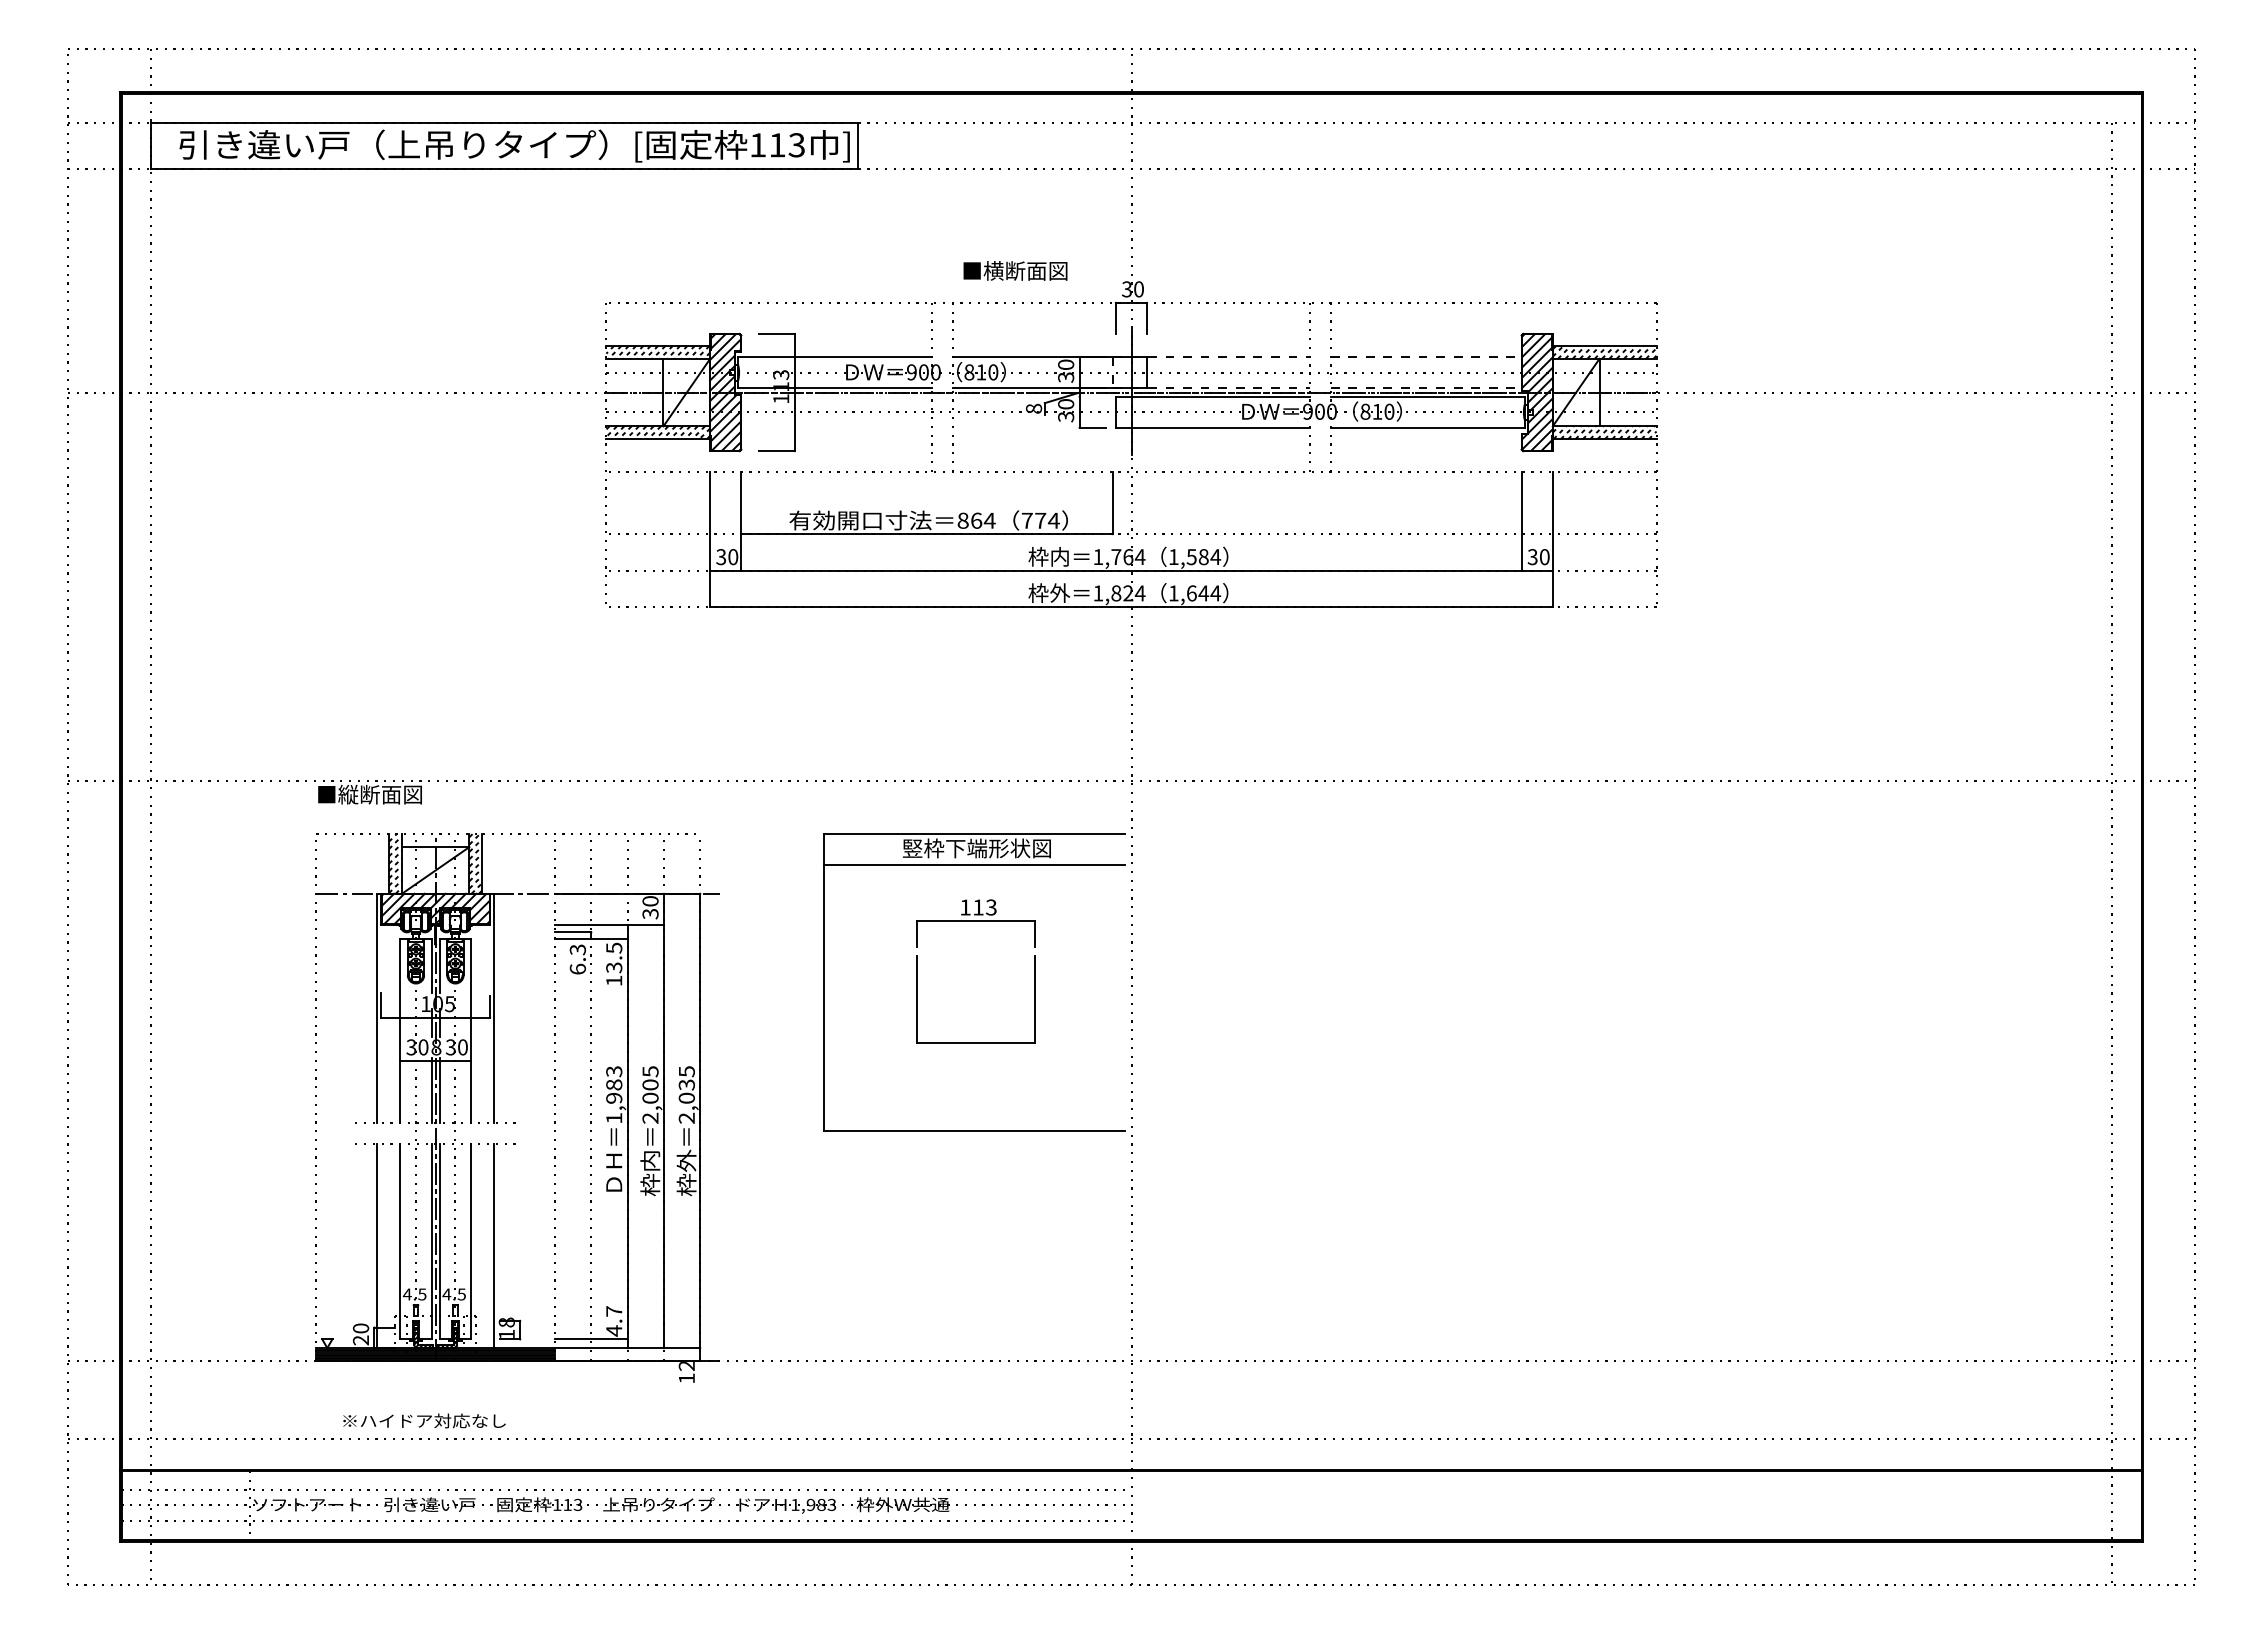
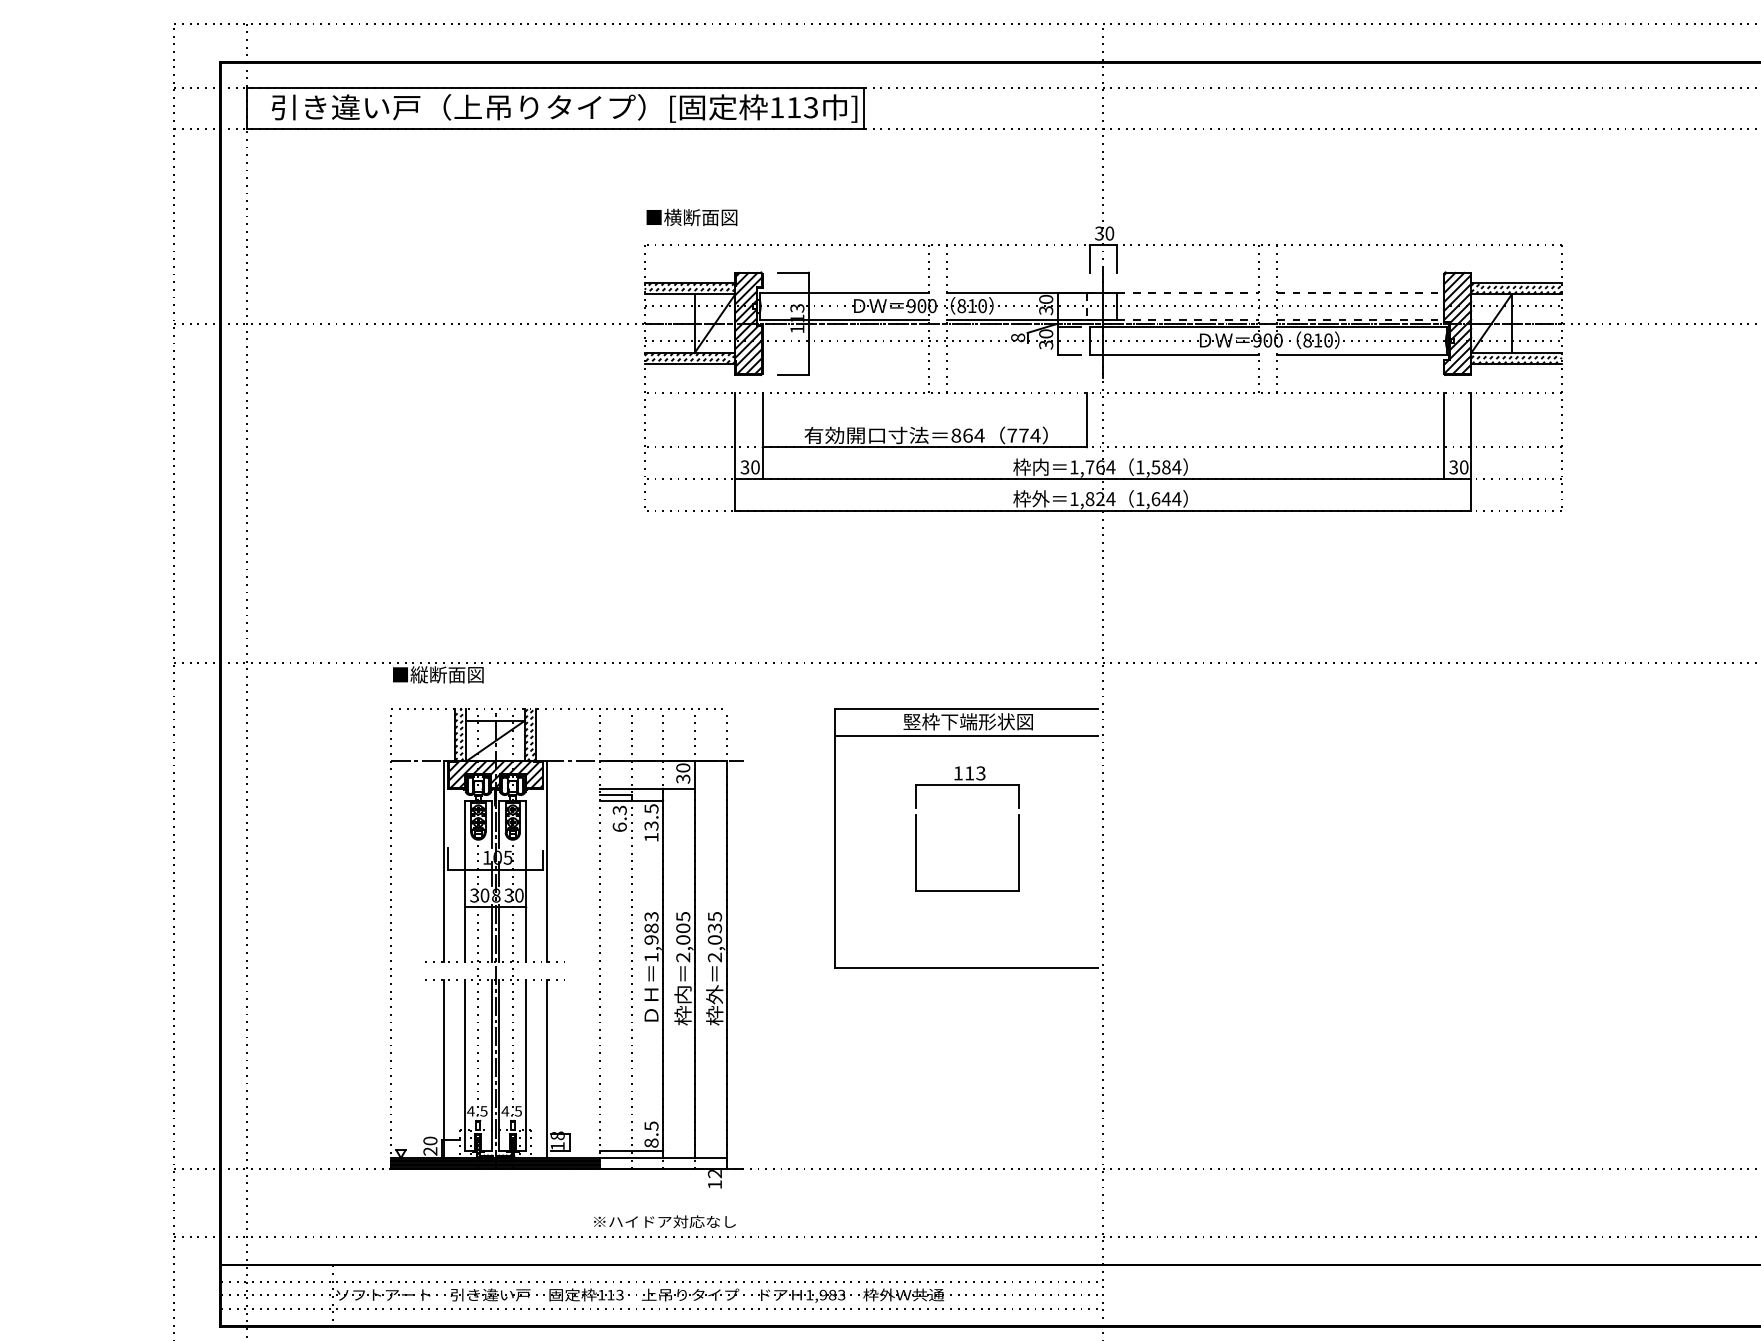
text: (1015, 270) -> (691, 217), moved
line: (1092, 396) -> (1069, 327), added
text: (614, 1321) -> (651, 1134), 4.7 -> 8.5
text: (424, 1420) -> (664, 1221), moved

